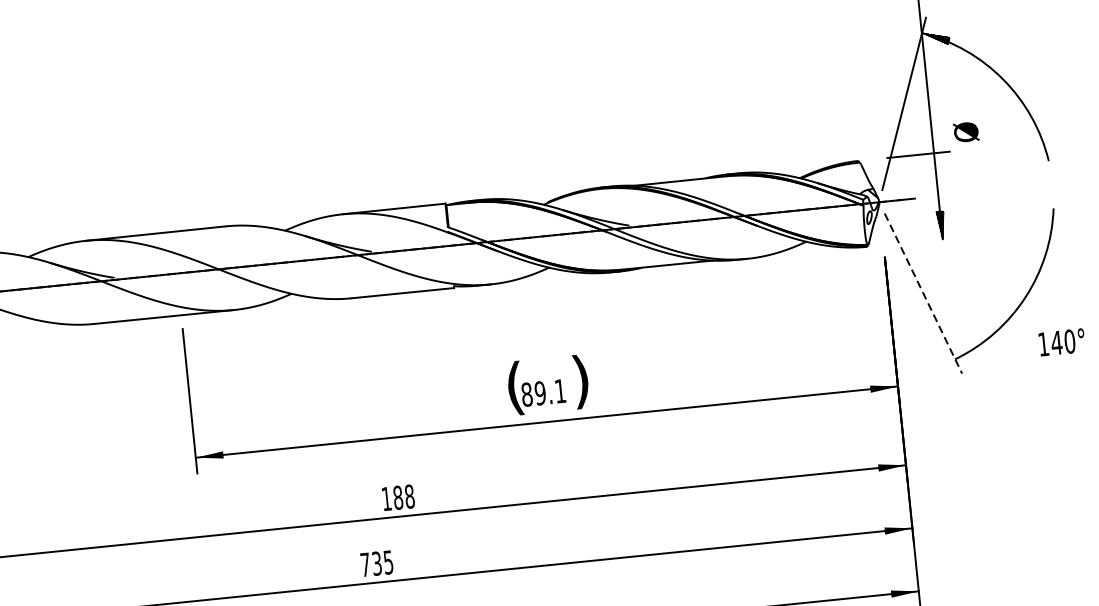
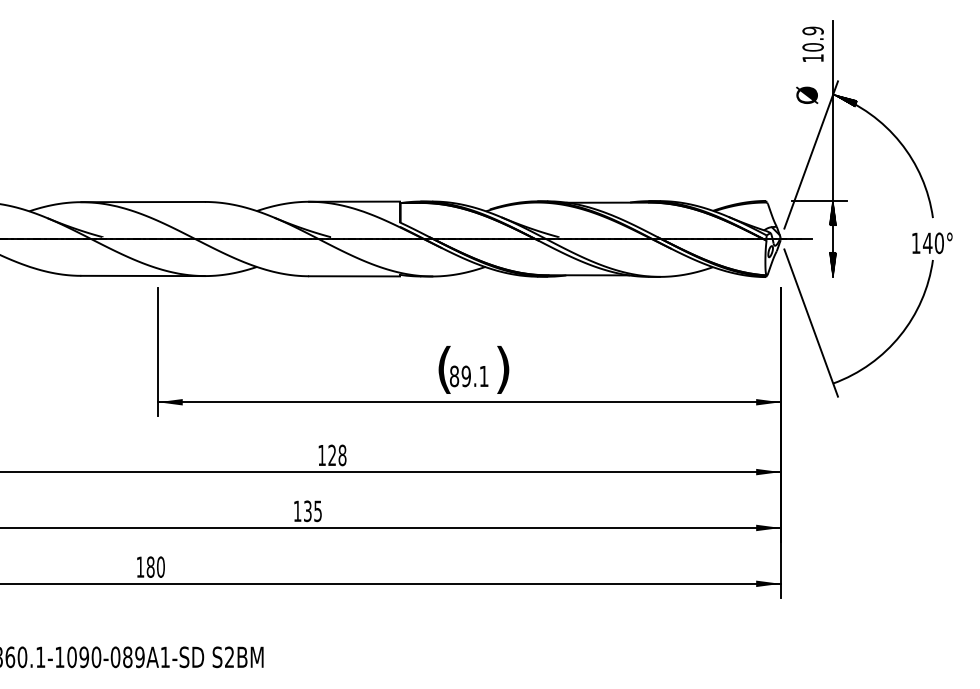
text: (966, 131) -> (807, 94), moved
hatch: (934, 166) -> (832, 212), added
line: (923, 294) -> (811, 323), dashed -> solid
text: (1062, 342) -> (932, 243), moved
text: (398, 497) -> (332, 455), 188 -> 128
text: (365, 563) -> (297, 510), 735 -> 135

